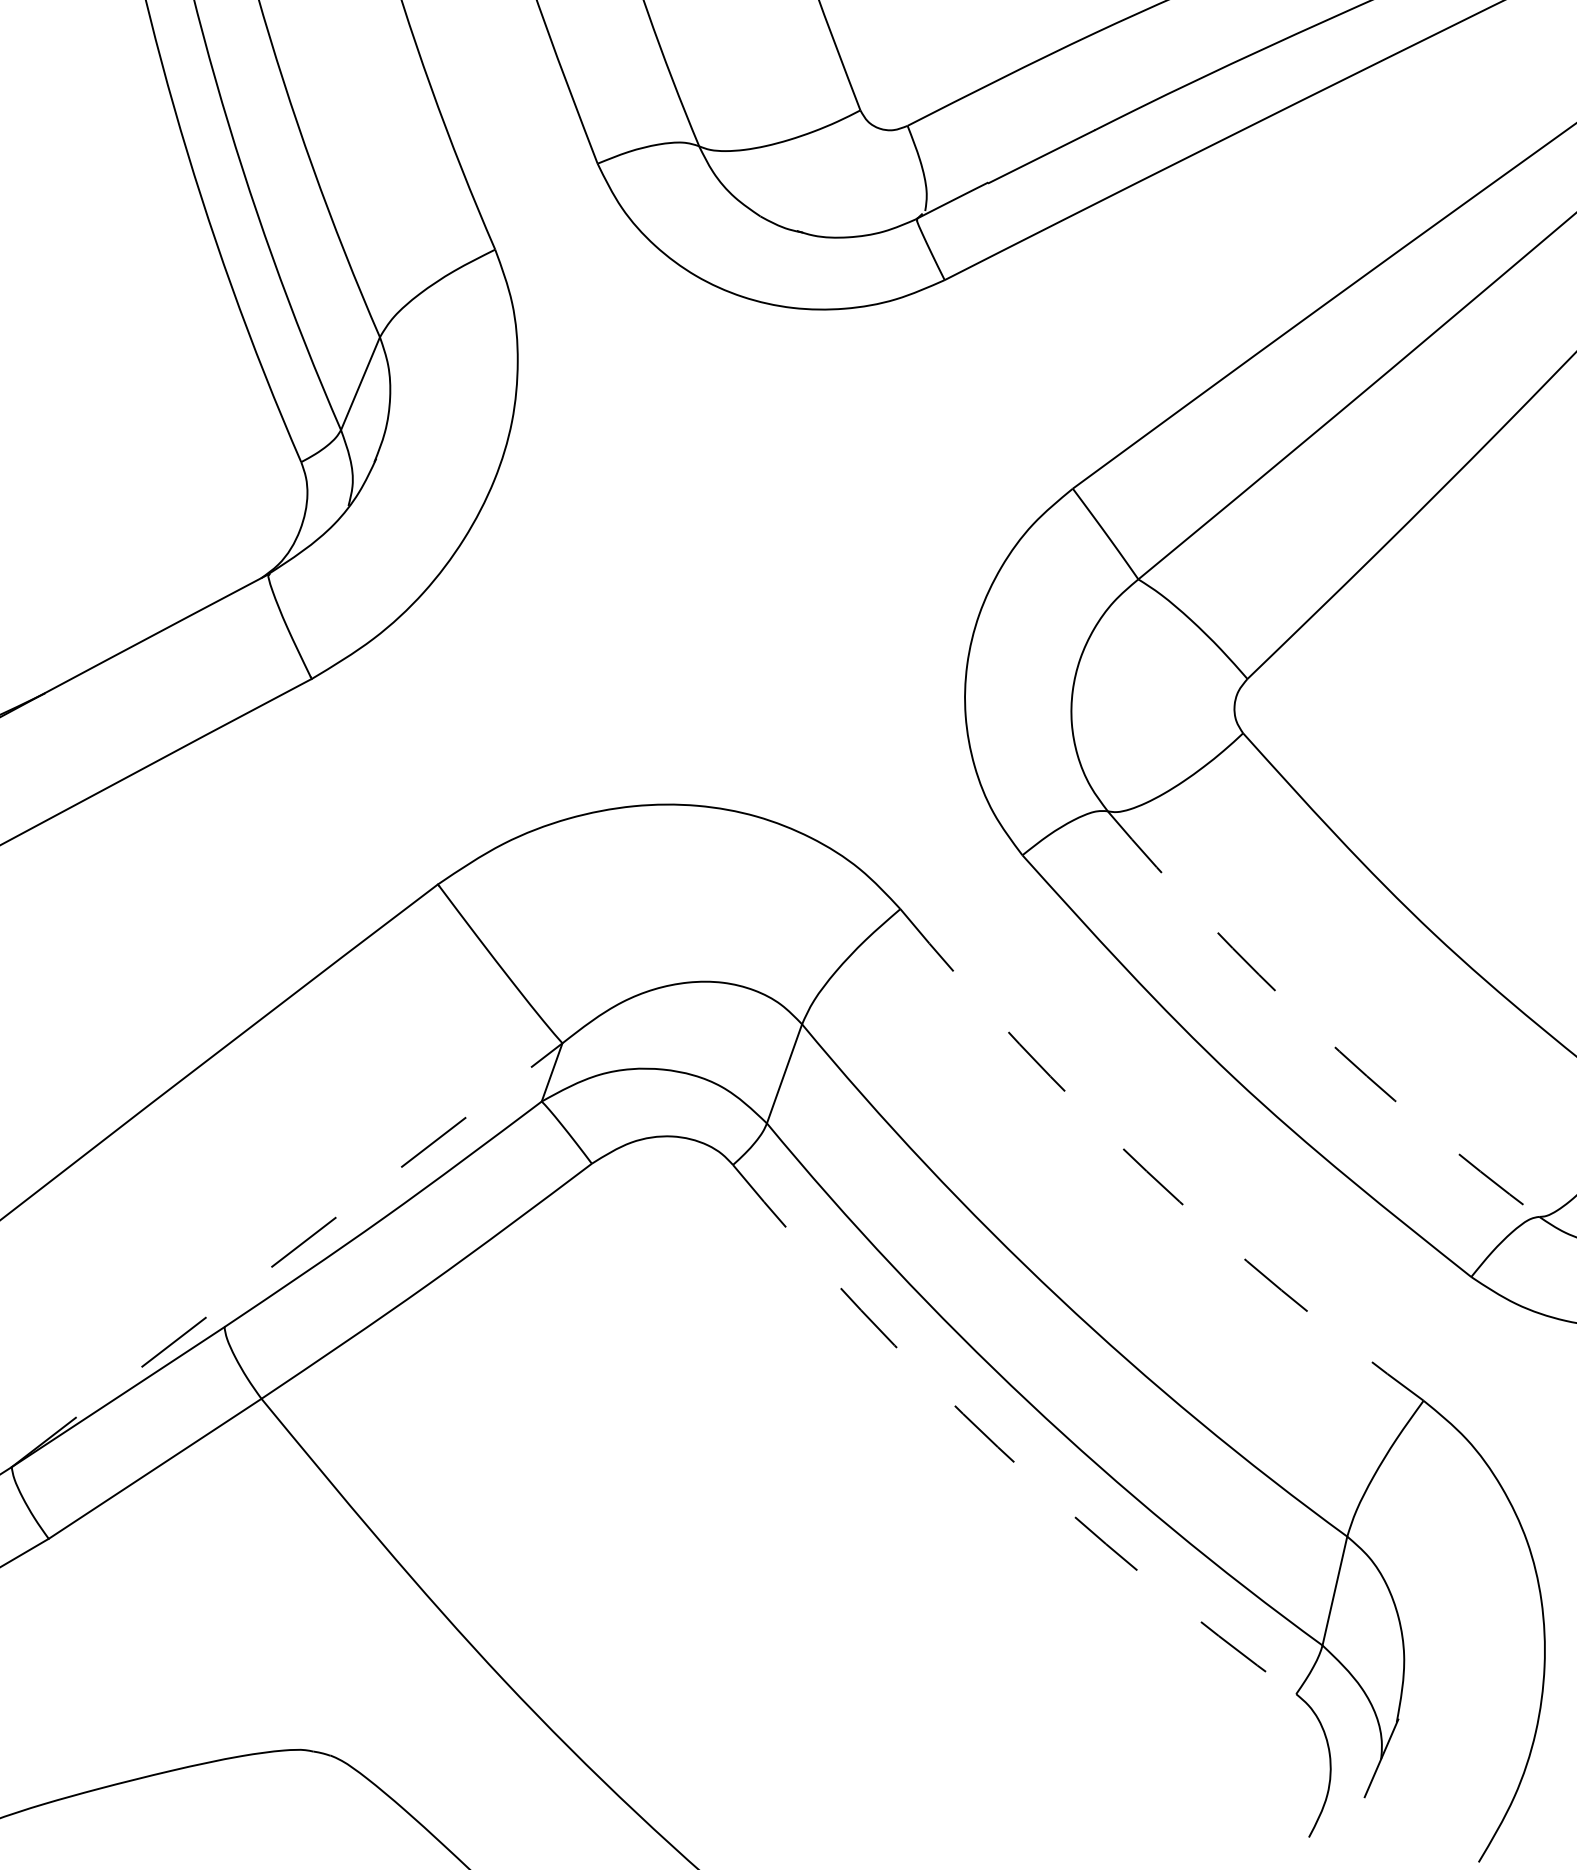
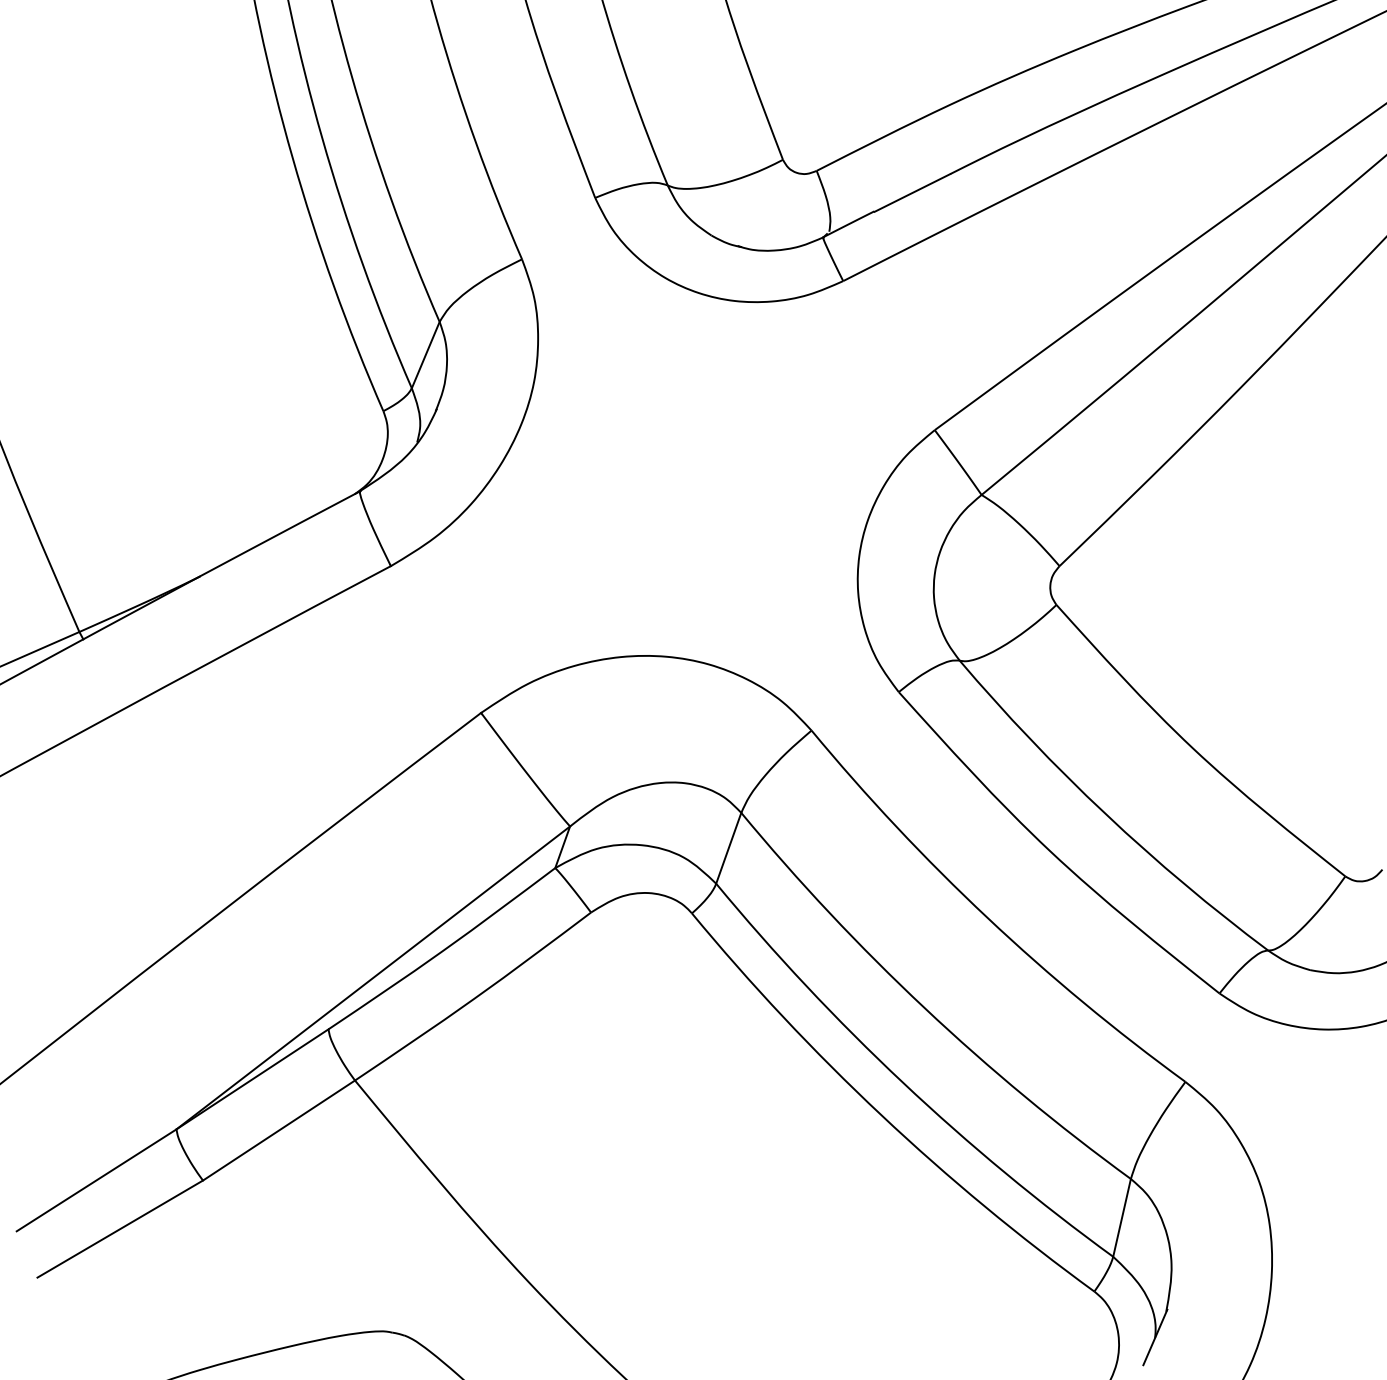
arc: (1311, 1026) -> (1105, 814), dashed -> solid
arc: (1146, 1170) -> (987, 917), dashed -> solid
line: (287, 1254) -> (373, 977), dashed -> solid
arc: (998, 1447) -> (881, 1115), dashed -> solid

